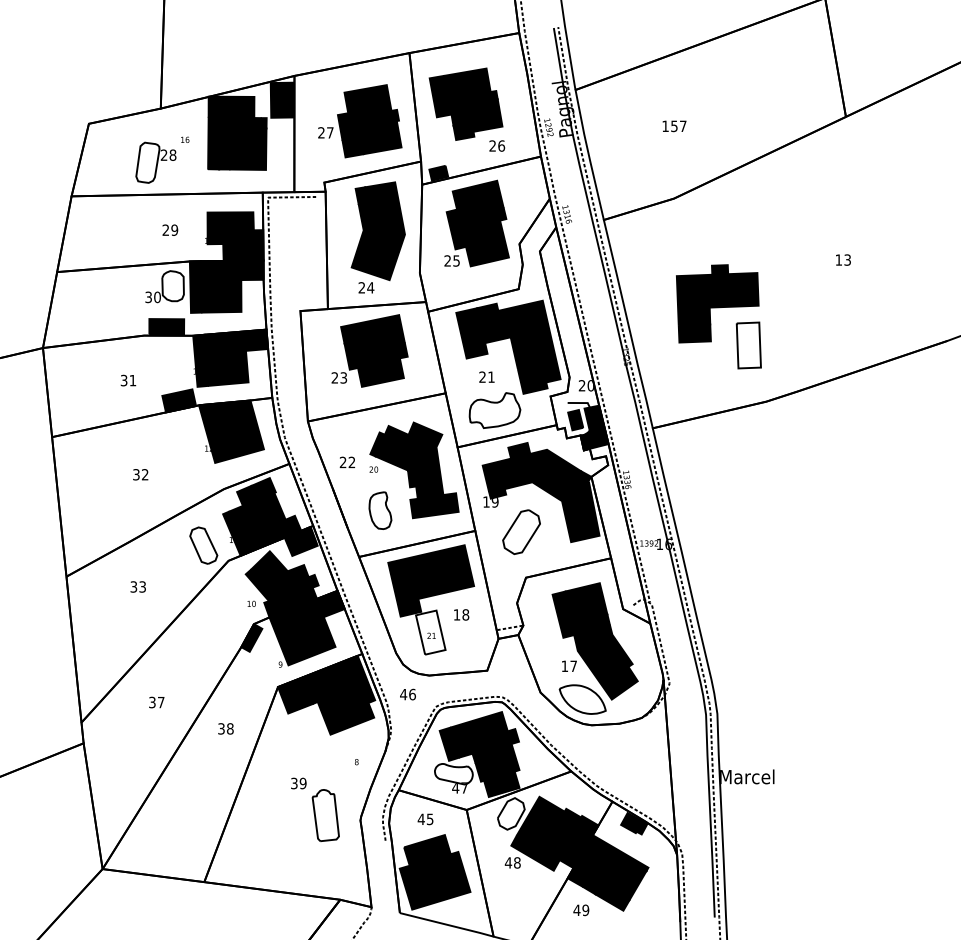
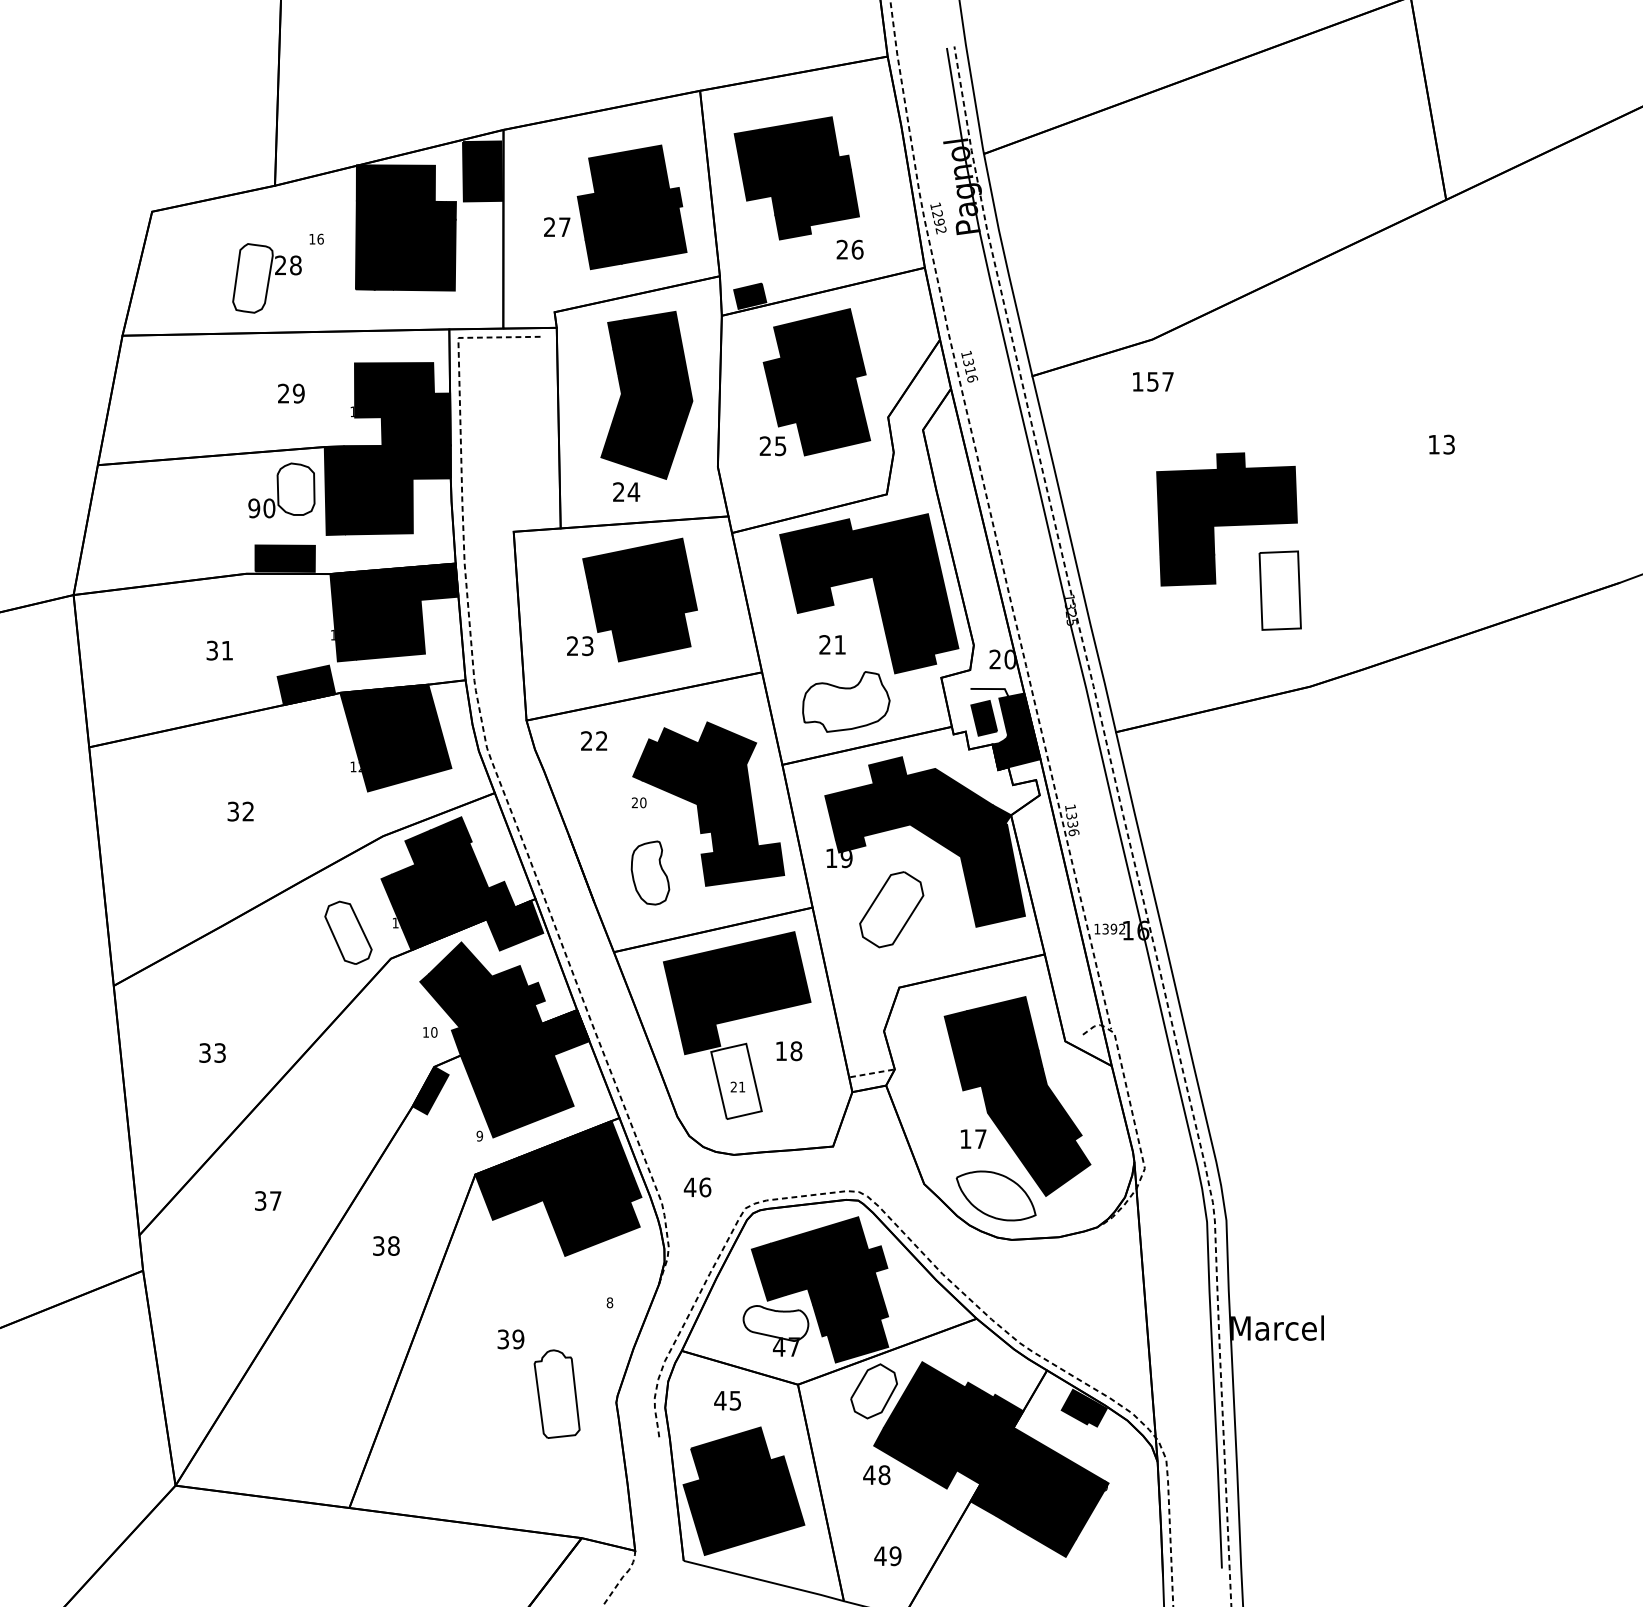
text: (674, 126) -> (1153, 382), moved
text: (148, 296) -> (253, 506), 30 -> 90
text: (346, 462) -> (592, 741), moved
text: (137, 586) -> (211, 1052), moved
text: (581, 910) -> (888, 1556), moved

